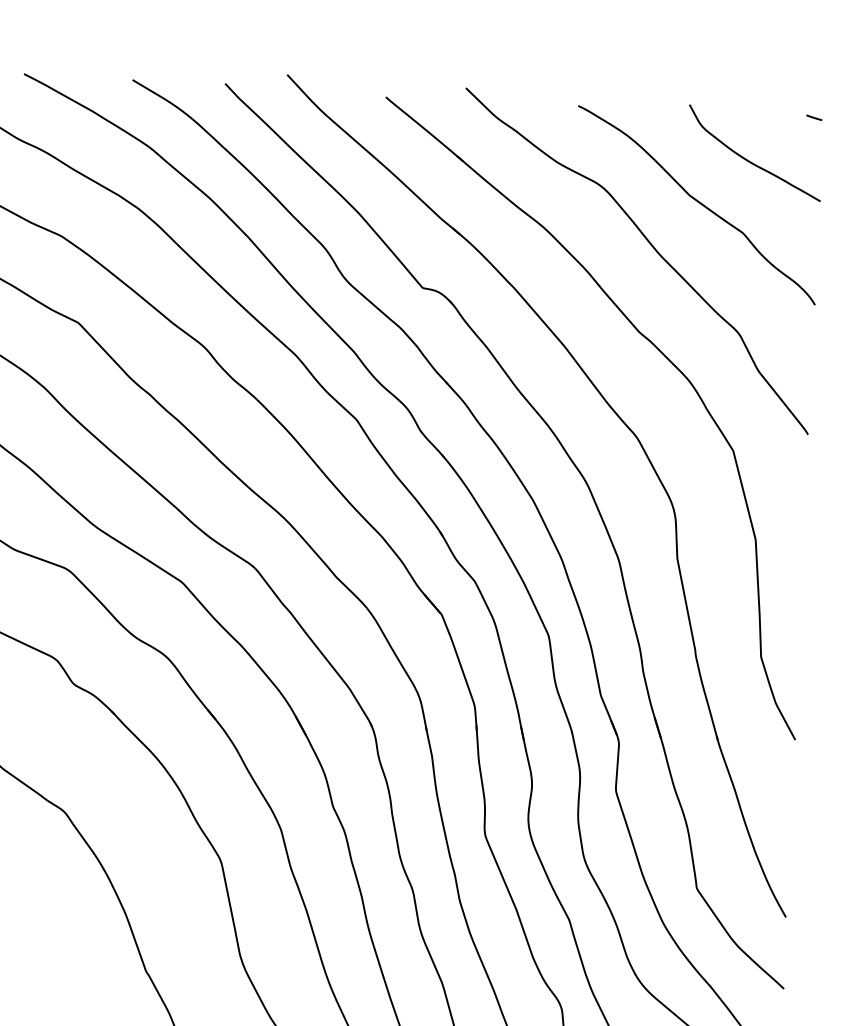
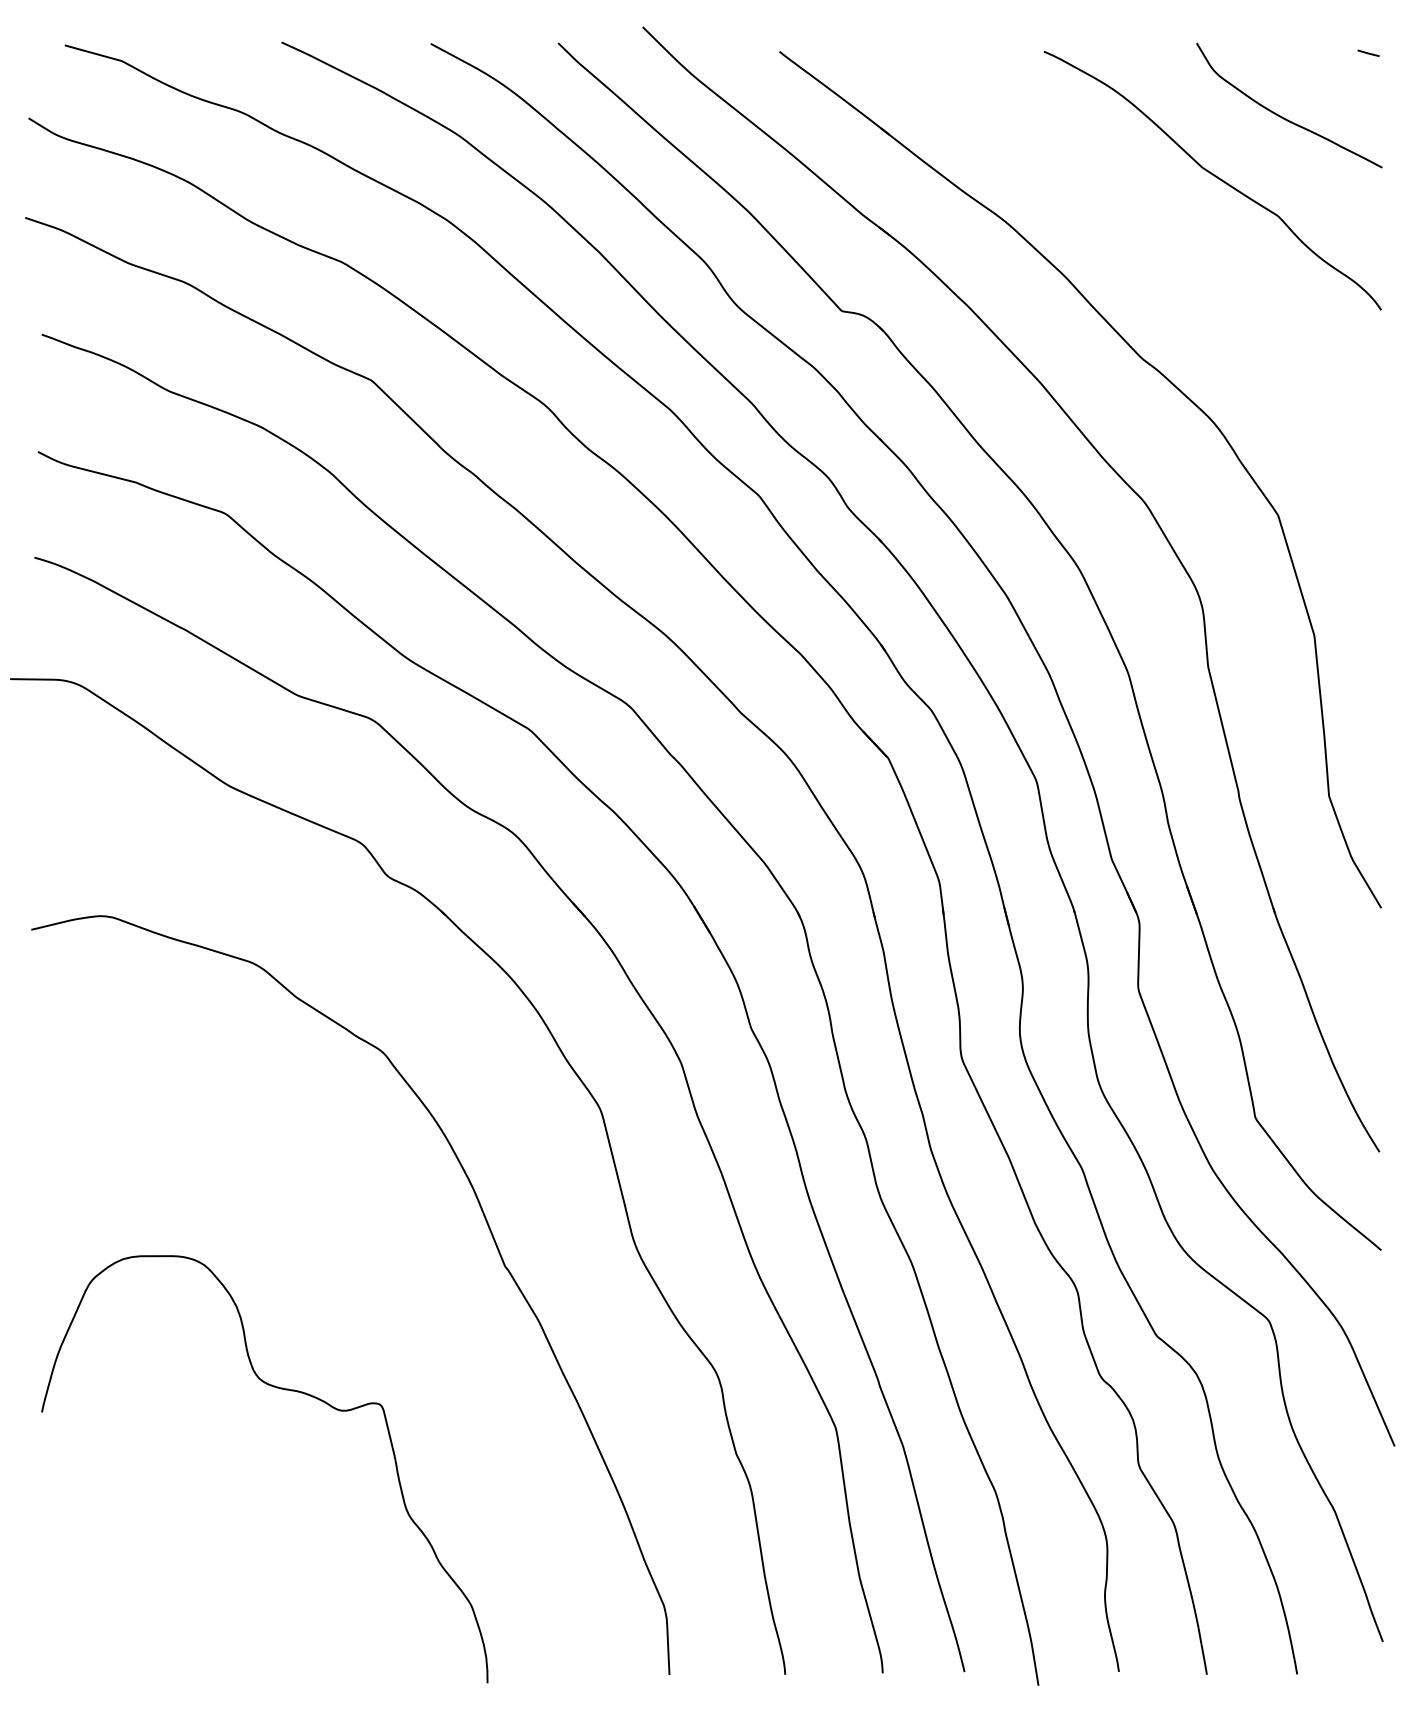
curve: (654, 249) -> (1157, 244), removed

